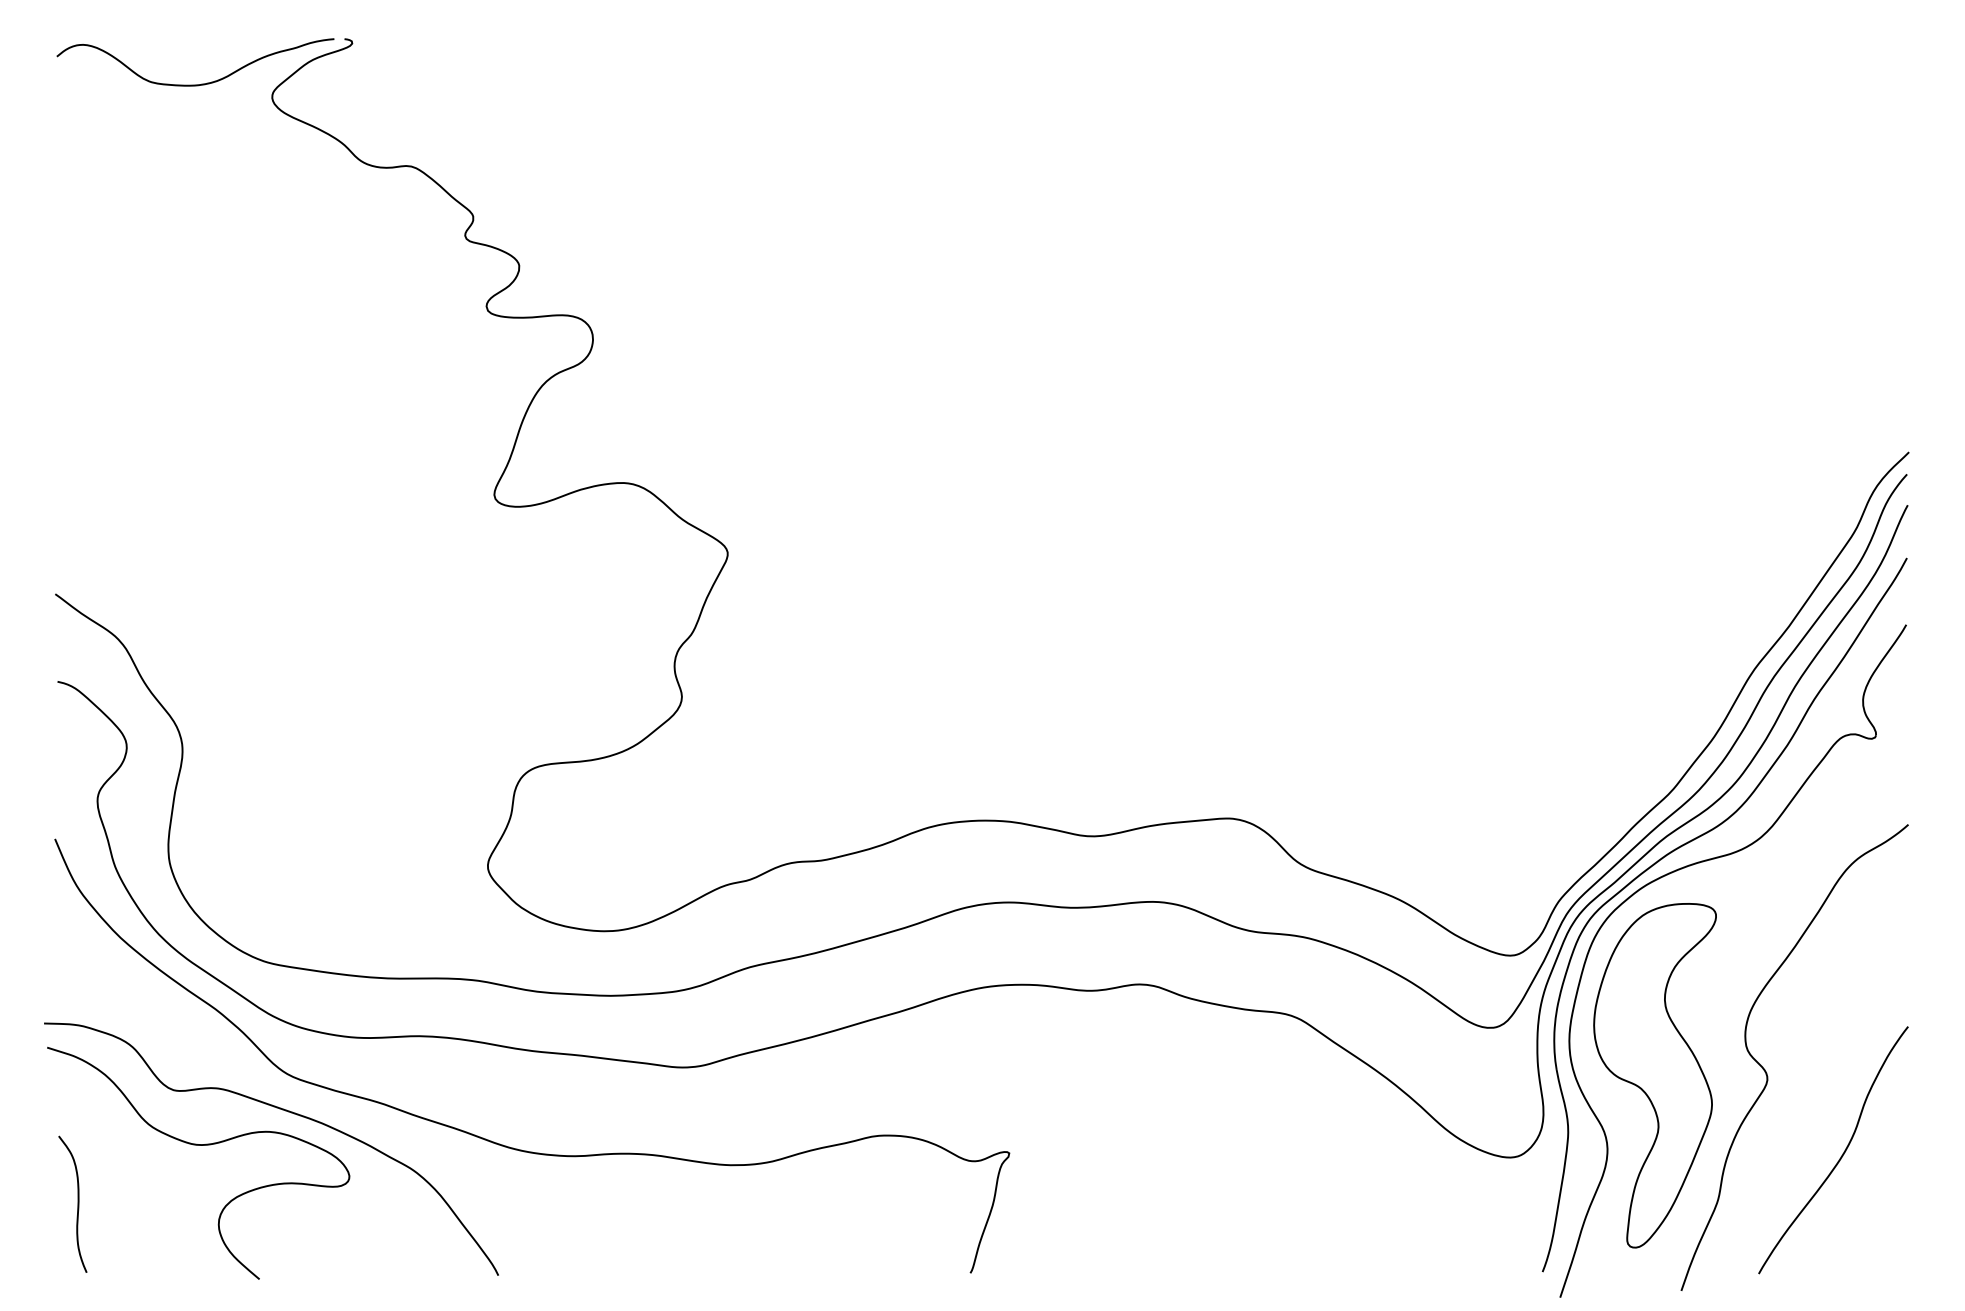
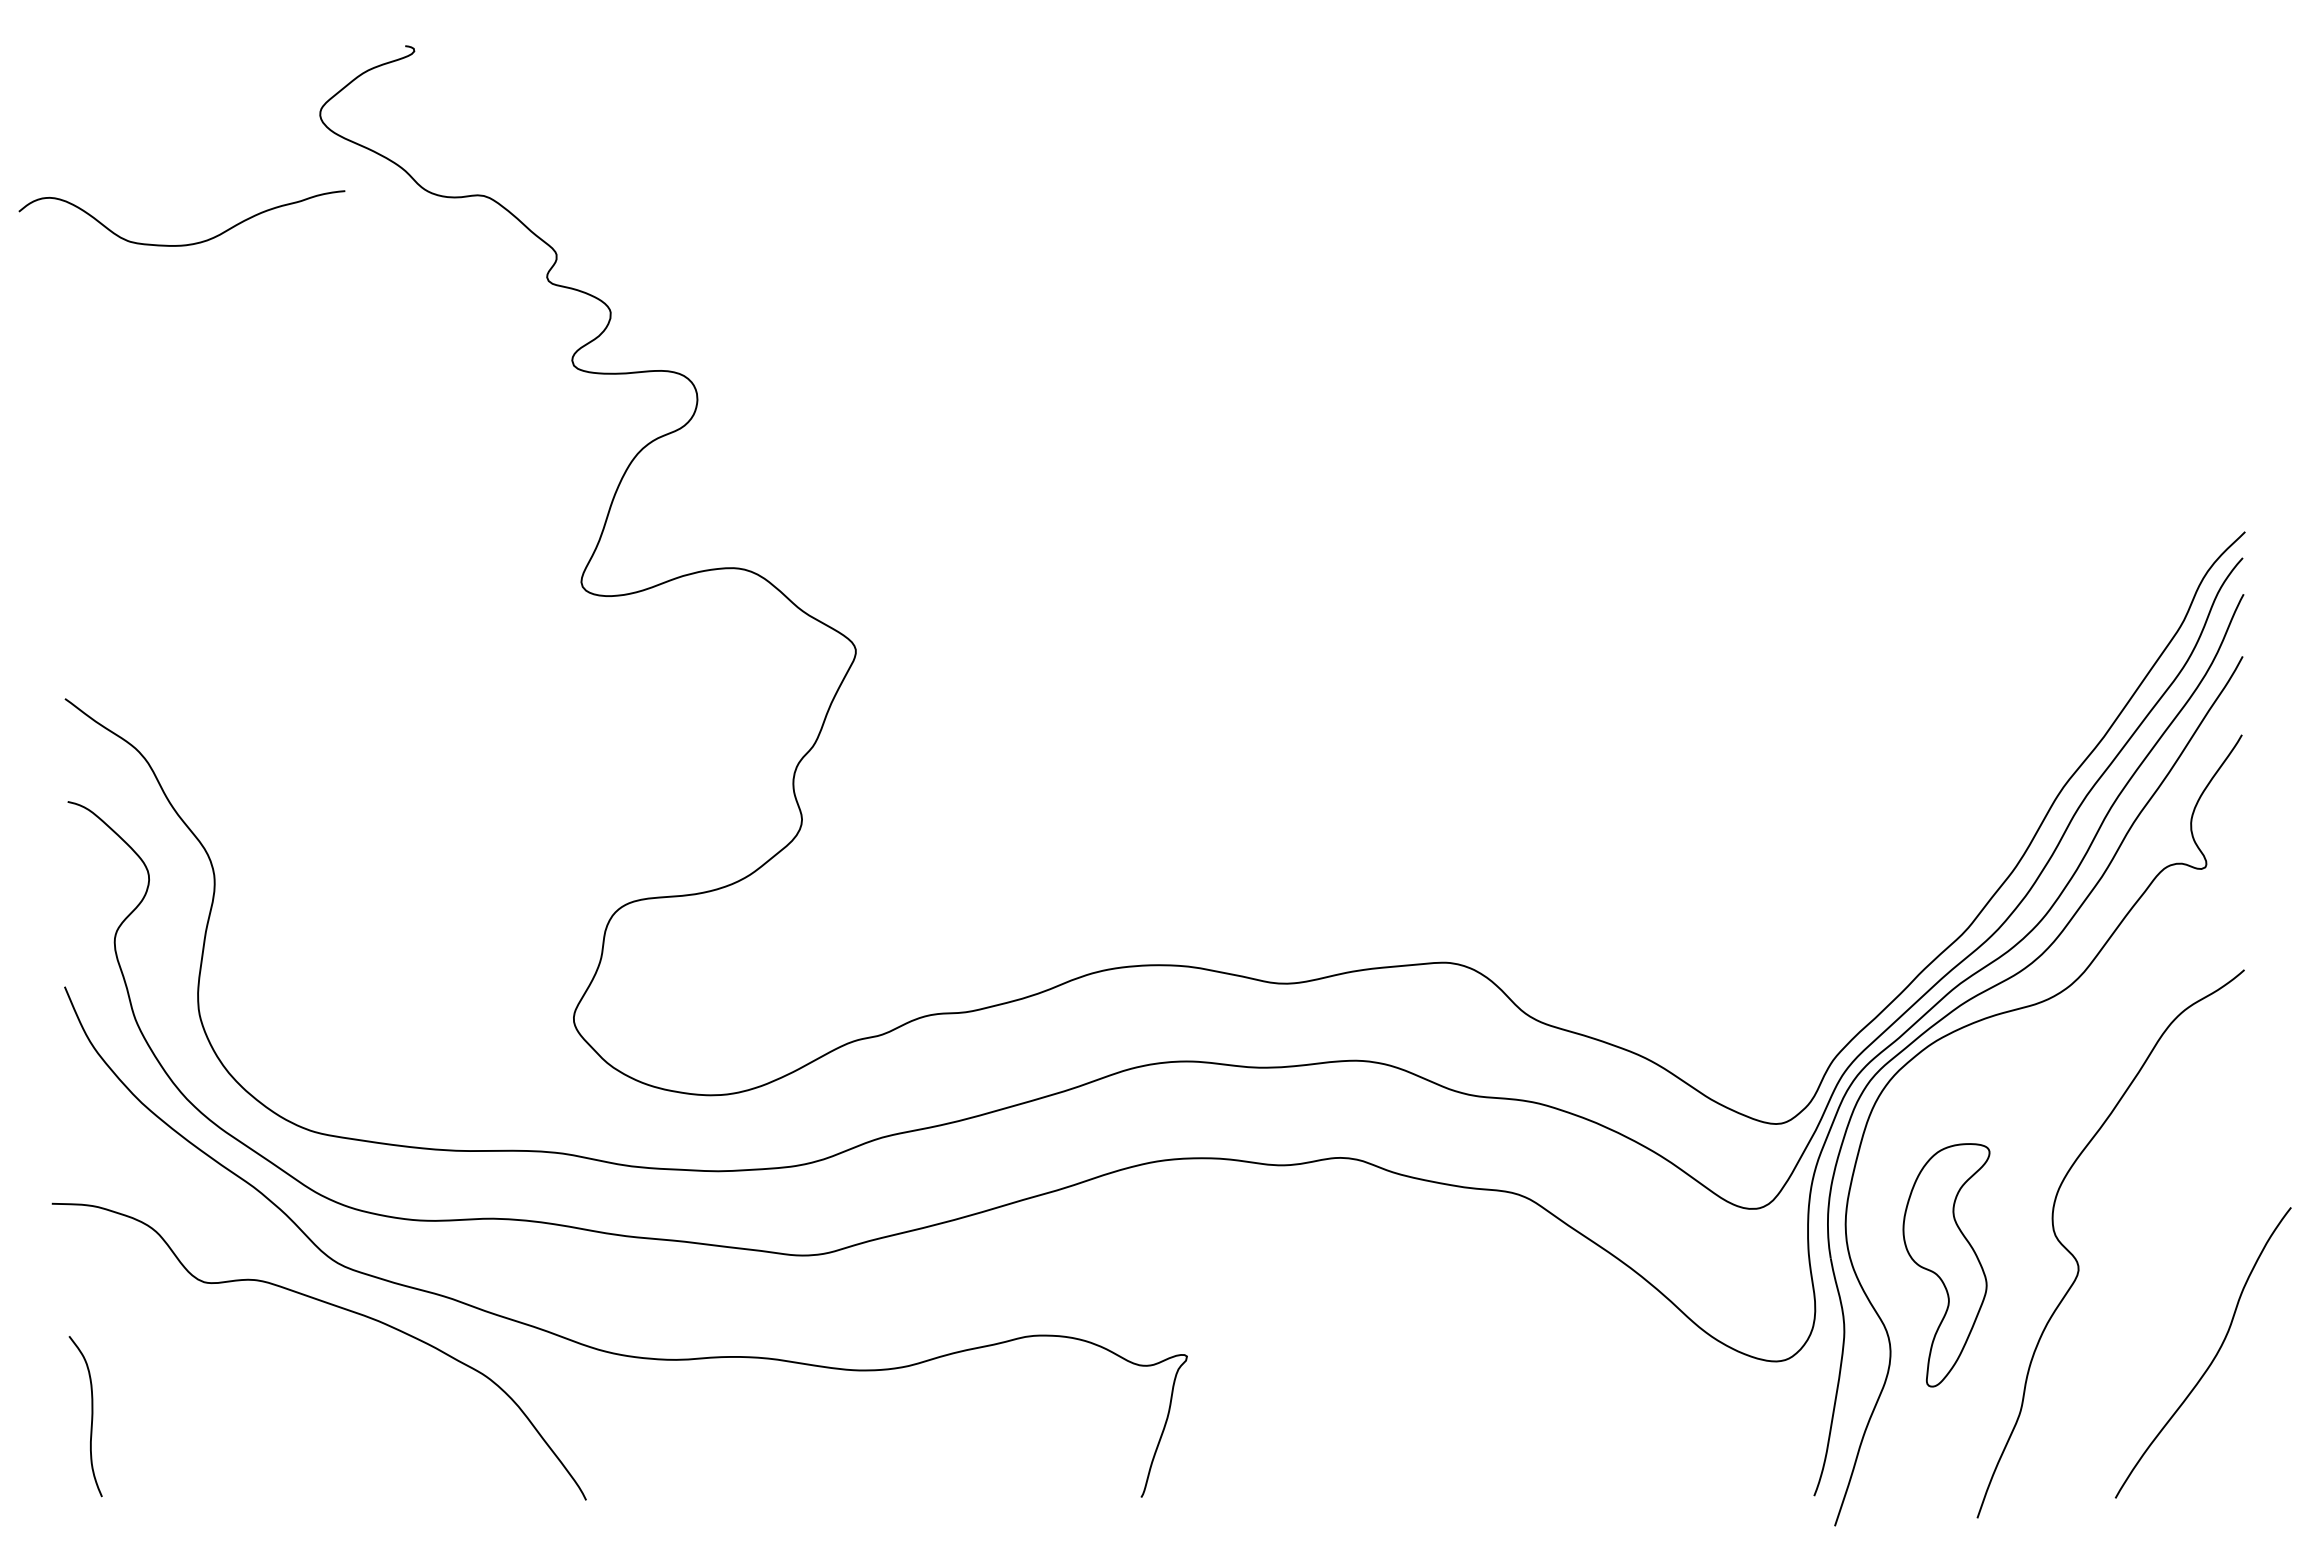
curve: (195, 84) -> (181, 244), moved
part: (1655, 1075) -> (1946, 1265), size x0.6
curve: (198, 1145) -> (233, 1347), removed
curve: (1842, 1154) -> (2213, 1357), moved

